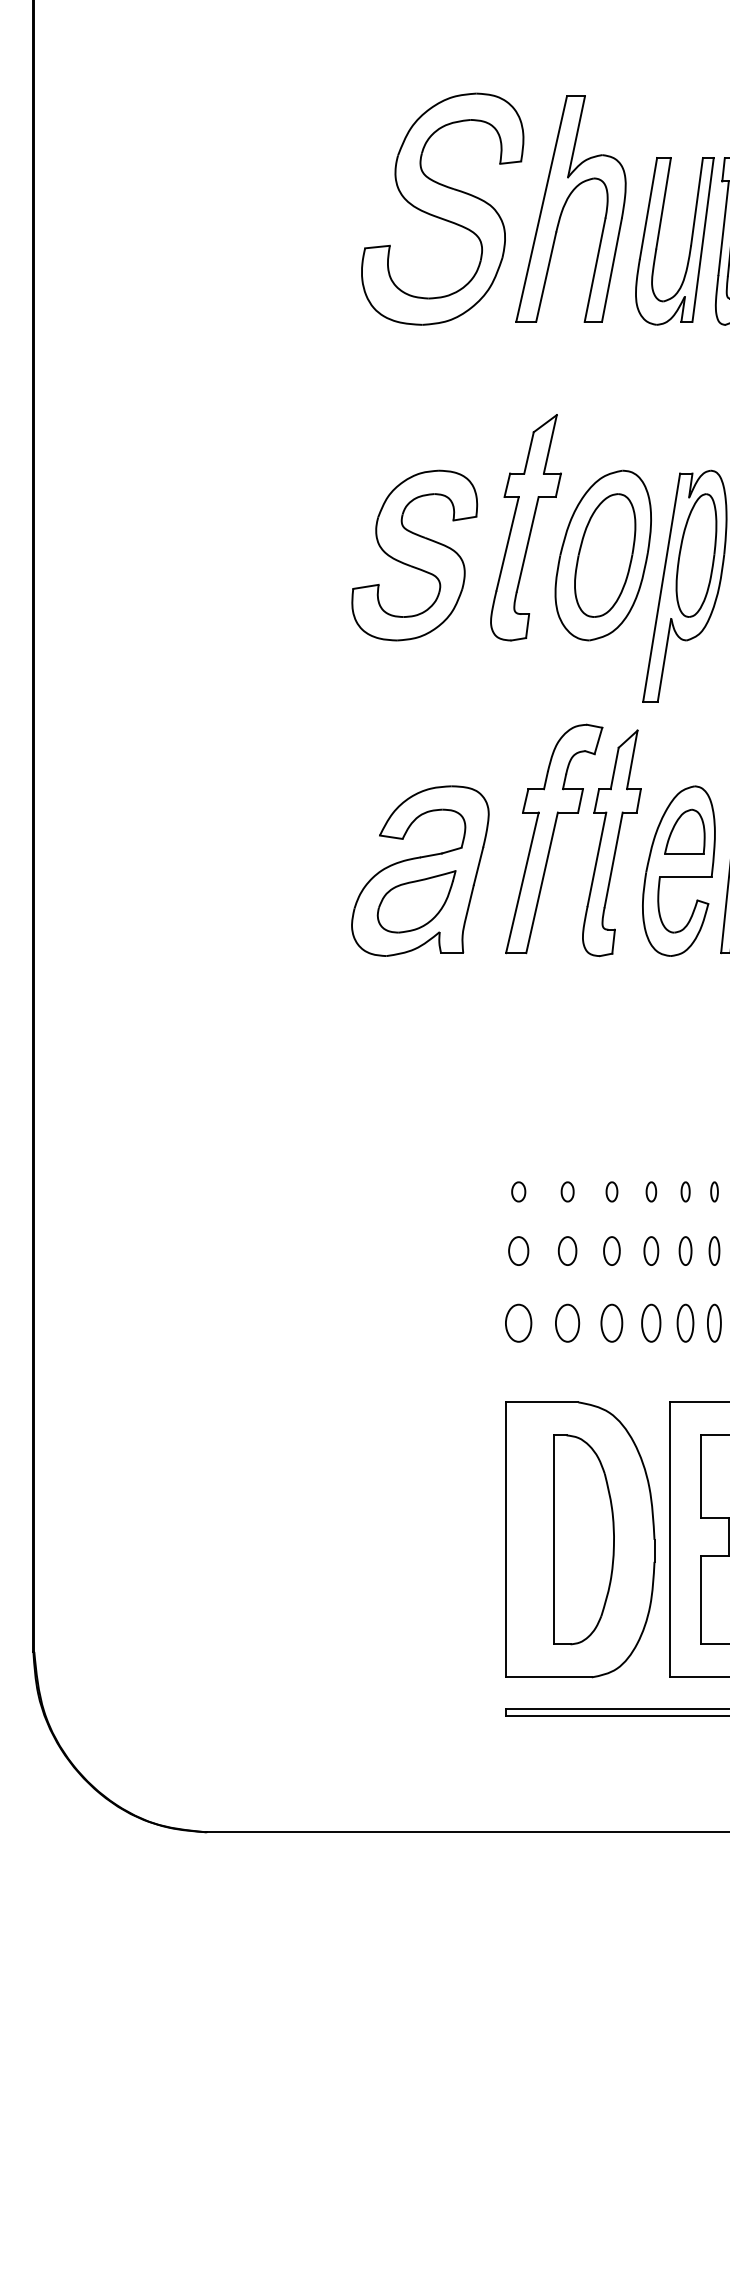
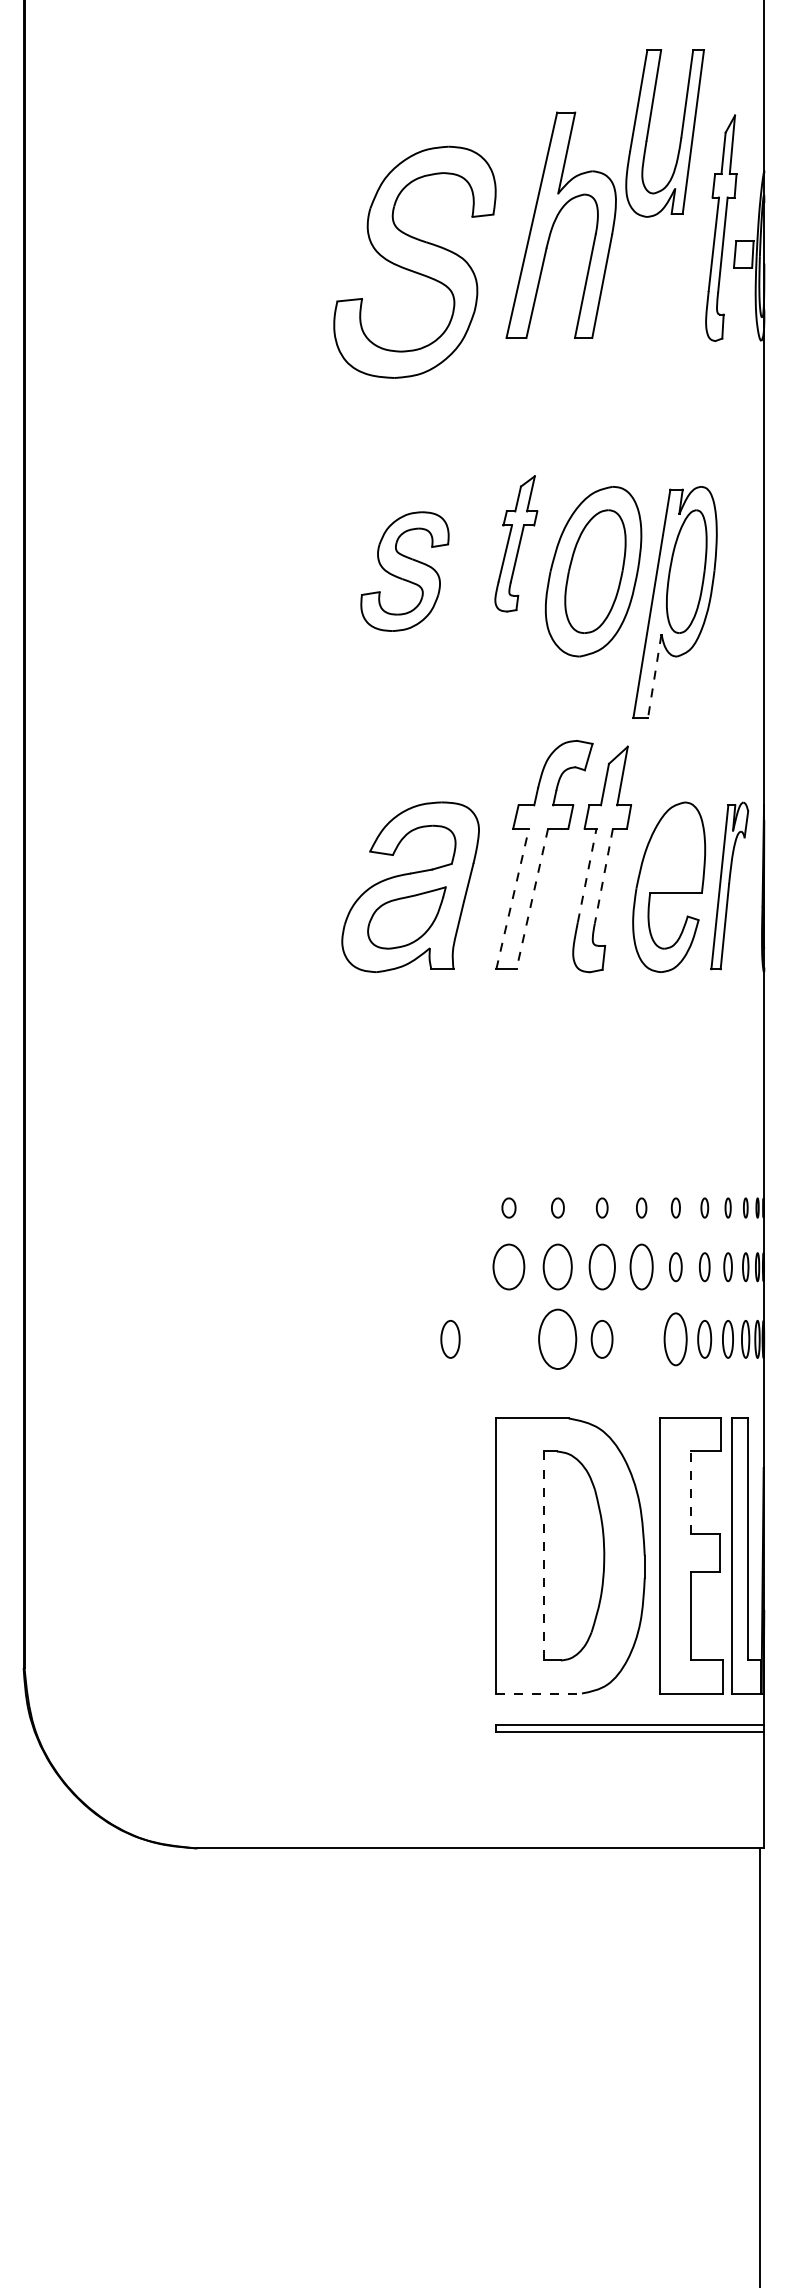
part: (442, 208) -> (414, 261), moved
part: (659, 238) -> (649, 130), moved
part: (526, 527) -> (516, 543), size x0.6
part: (414, 555) -> (404, 571), size x0.7
line: (664, 661) -> (654, 677), solid -> dashed
part: (684, 831) -> (674, 847), removed
line: (597, 859) -> (587, 875), solid -> dashed
line: (613, 860) -> (603, 876), solid -> dashed
line: (522, 882) -> (512, 898), solid -> dashed
line: (542, 882) -> (532, 898), solid -> dashed
part: (518, 1251) -> (508, 1267), size x1.6
part: (567, 1251) -> (557, 1267), size x1.6
part: (611, 1251) -> (601, 1267), size x1.6
part: (651, 1251) -> (641, 1267), size x1.6
part: (518, 1323) -> (508, 1339), removed
part: (567, 1323) -> (557, 1339), size x1.6
part: (651, 1323) -> (450, 1339), moved
part: (685, 1323) -> (675, 1339), size x1.4
line: (700, 1476) -> (690, 1492), solid -> dashed
line: (554, 1539) -> (544, 1555), solid -> dashed
line: (549, 1677) -> (539, 1693), solid -> dashed

